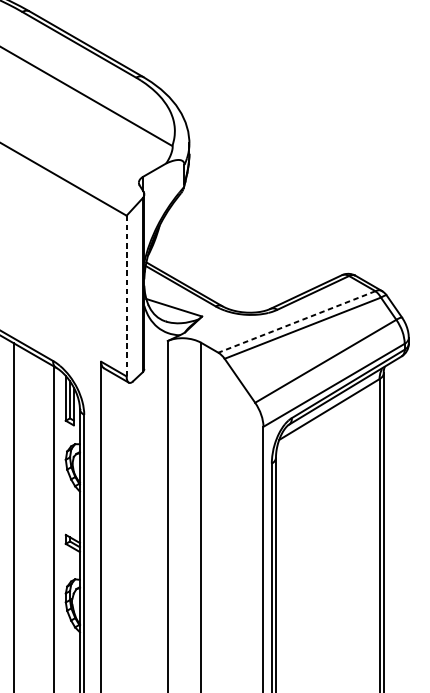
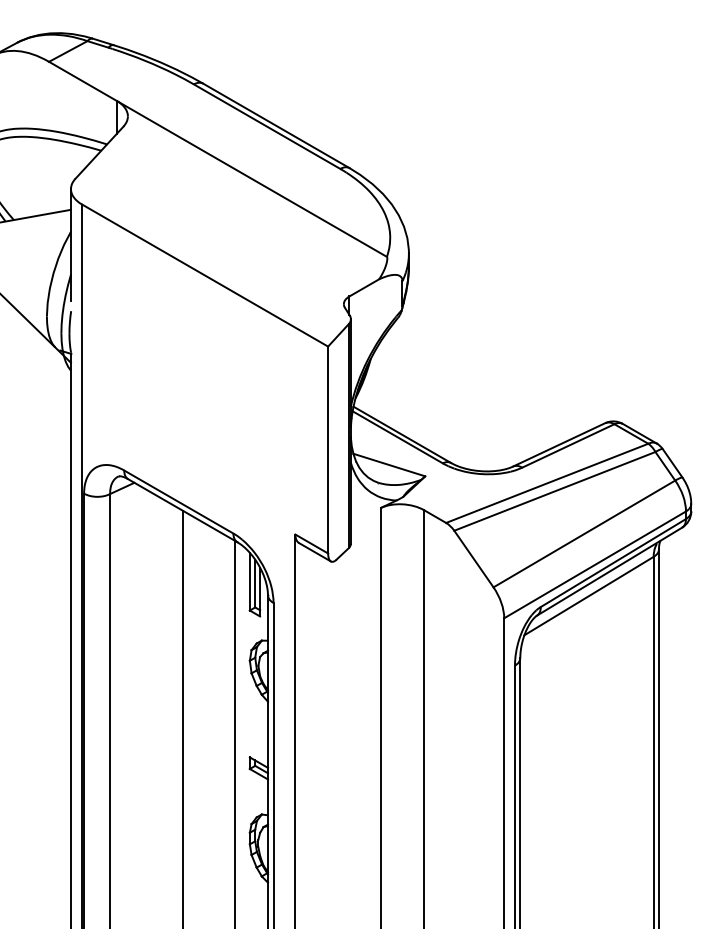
line: (126, 296) -> (328, 450), dashed -> solid
line: (297, 322) -> (547, 483), dashed -> solid

